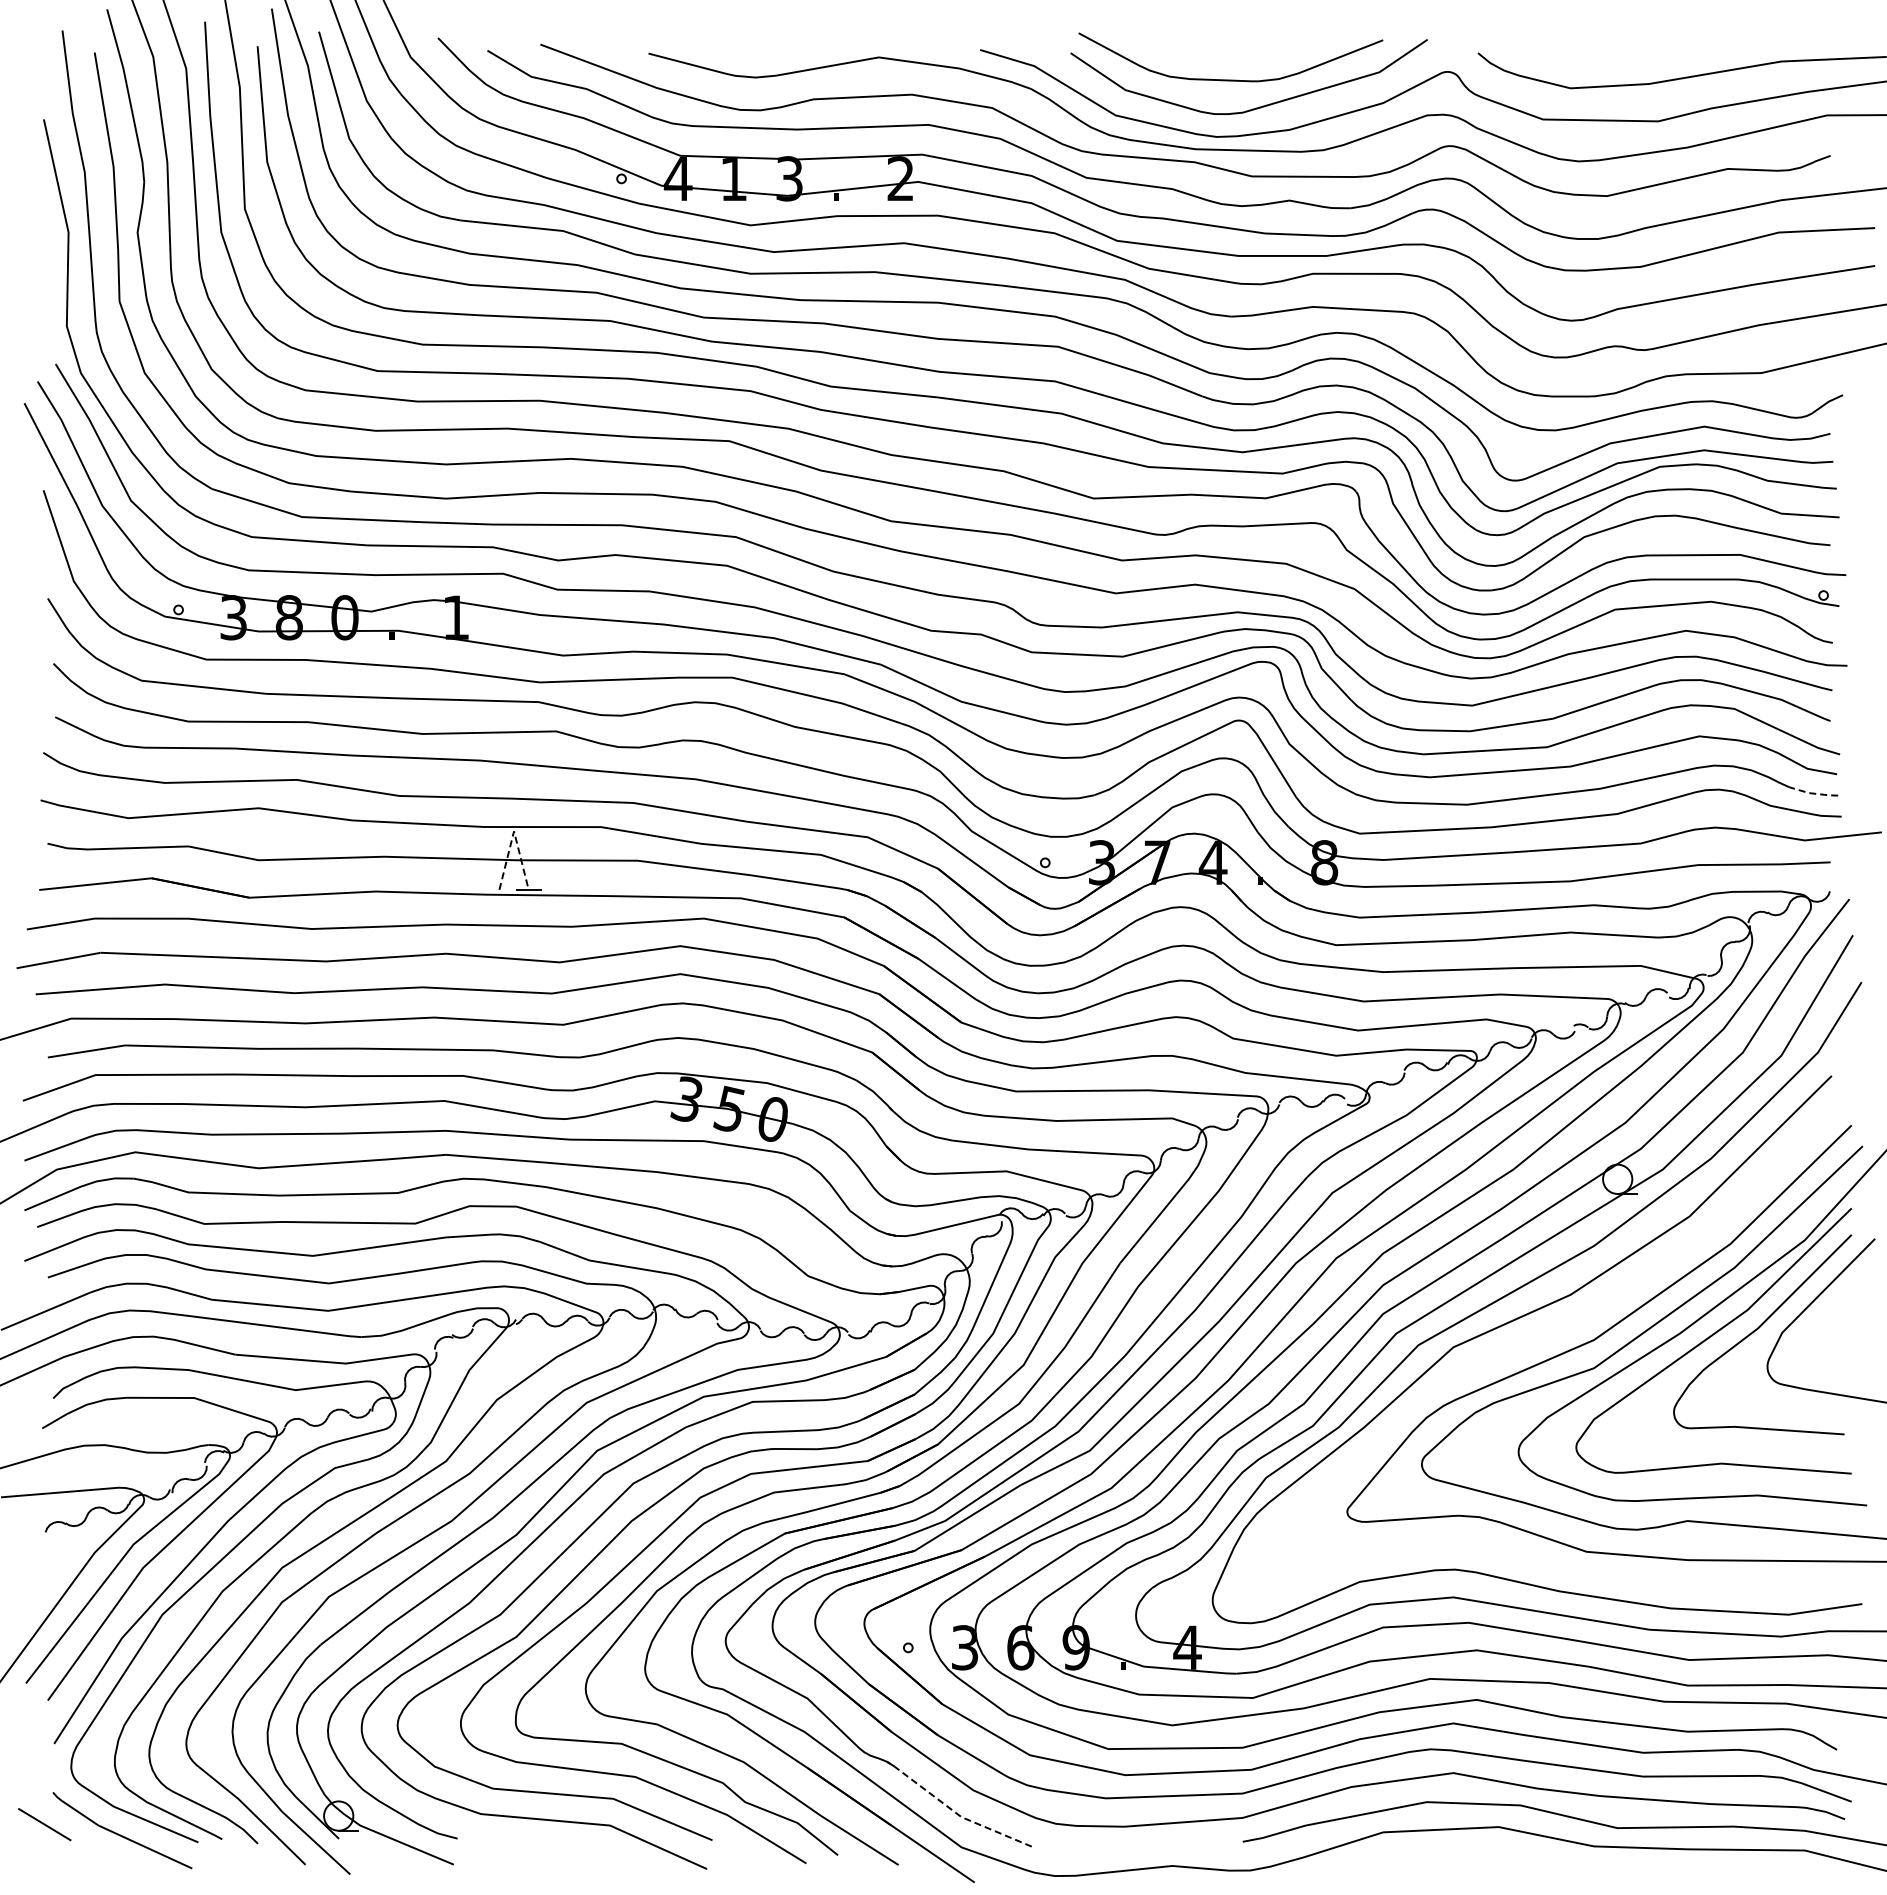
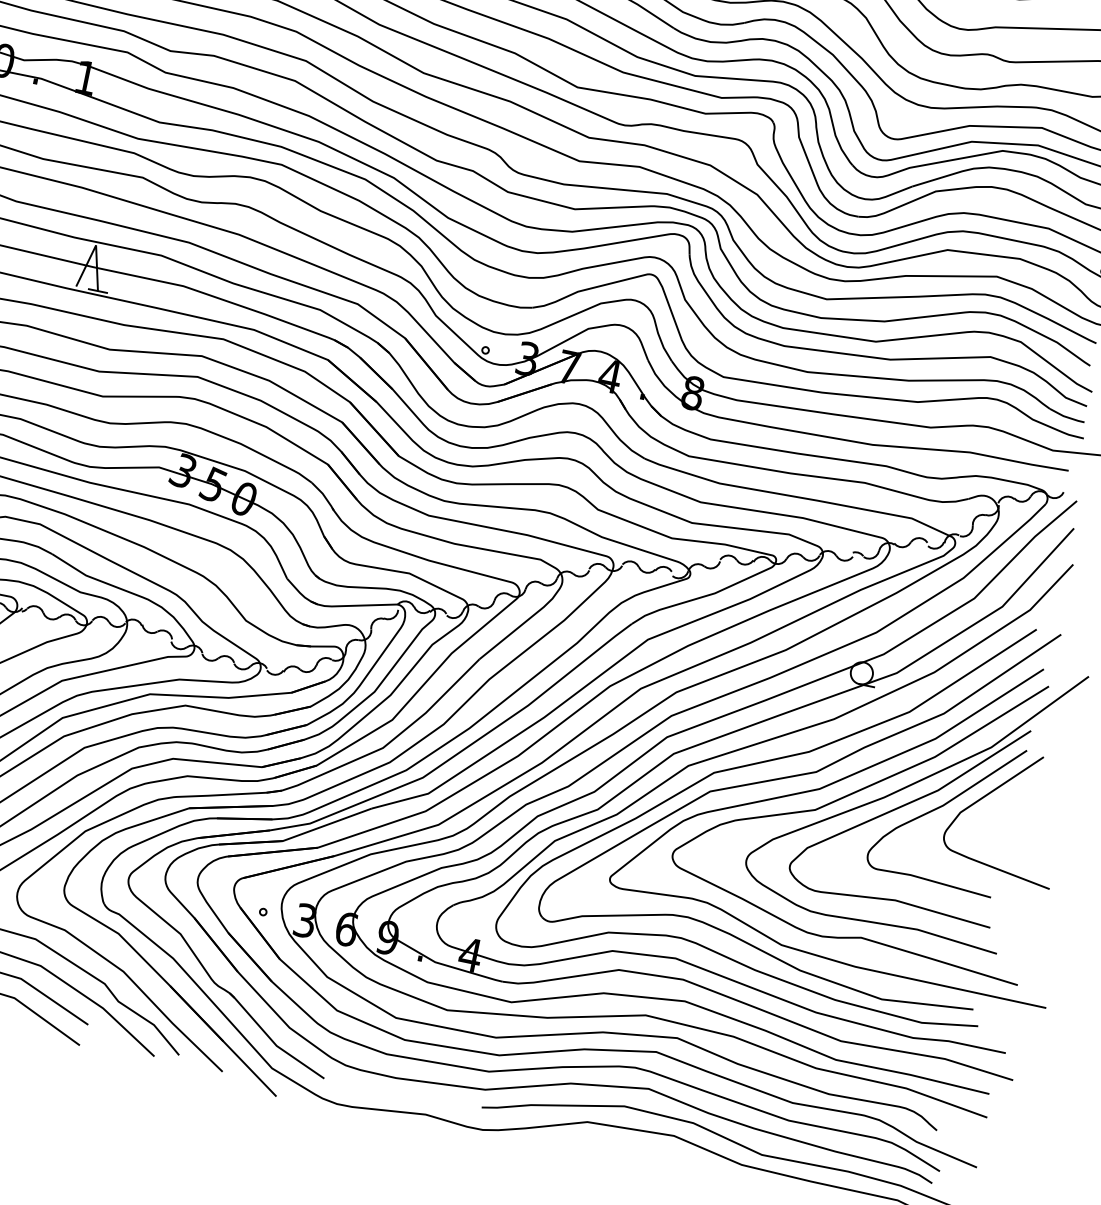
line: (1813, 793) -> (1066, 417), dashed -> solid
line: (514, 831) -> (96, 245), dashed -> solid
part: (1562, 1329) -> (797, 776), added
line: (954, 1811) -> (272, 1040), dashed -> solid

